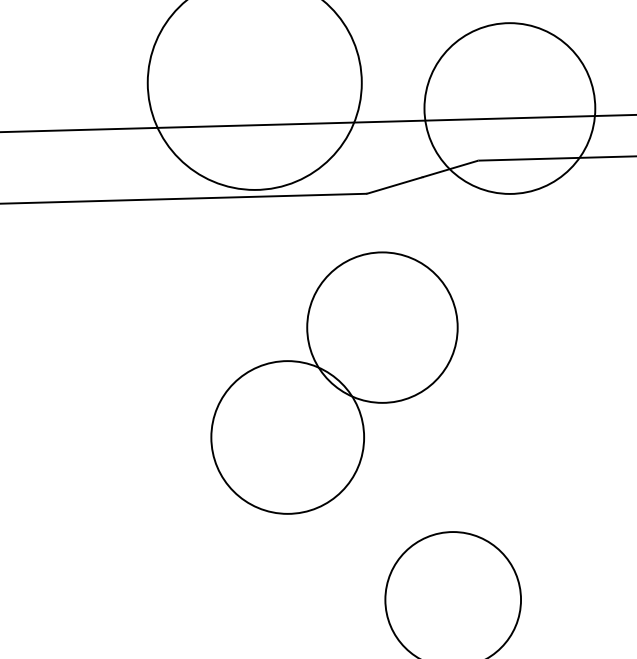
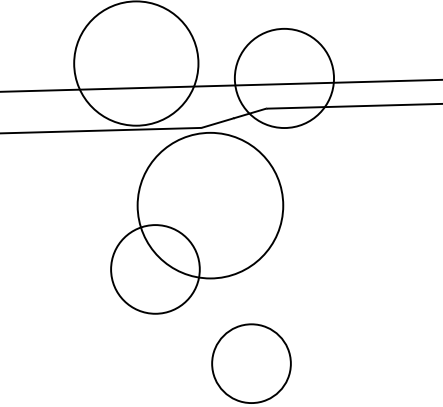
circle: (382, 327) -> (210, 205), size x1.67

